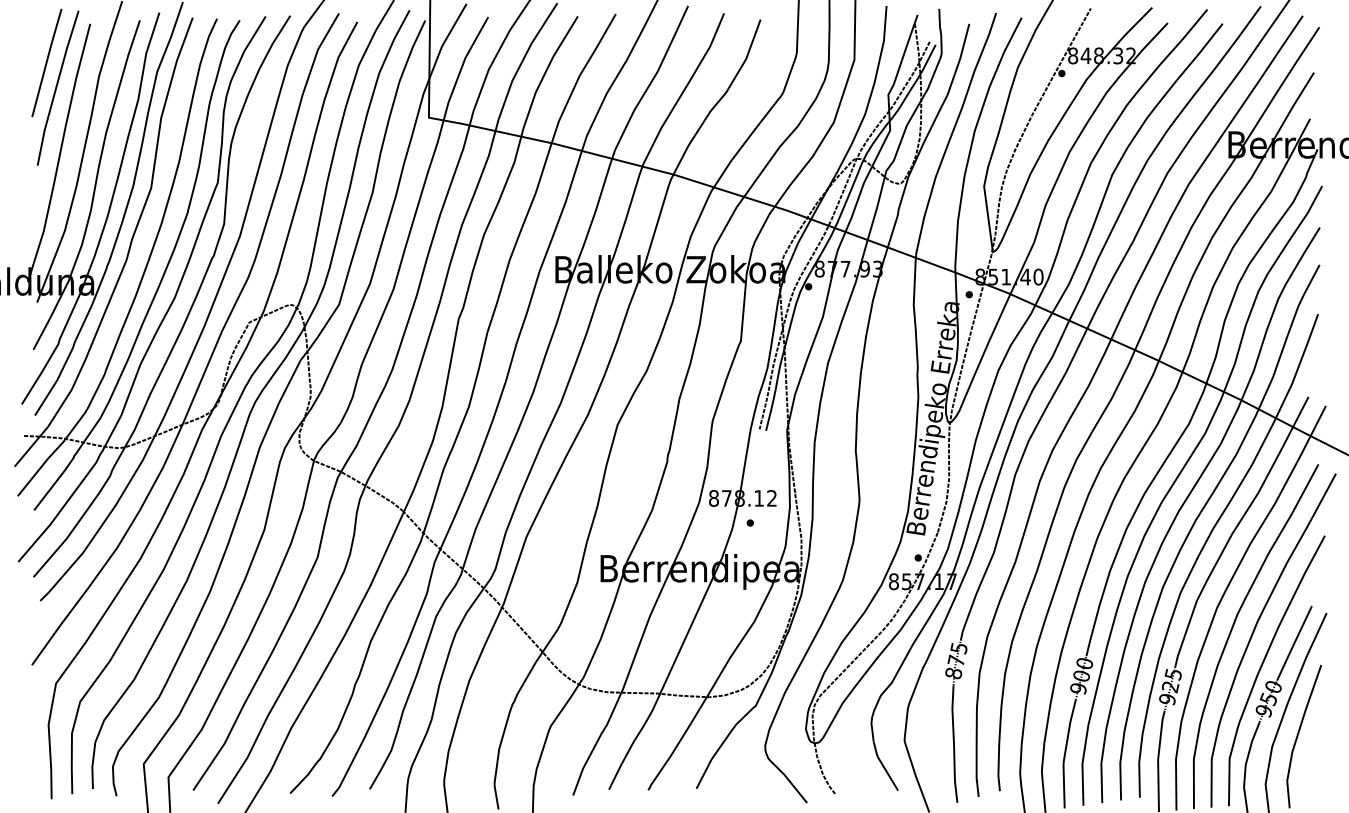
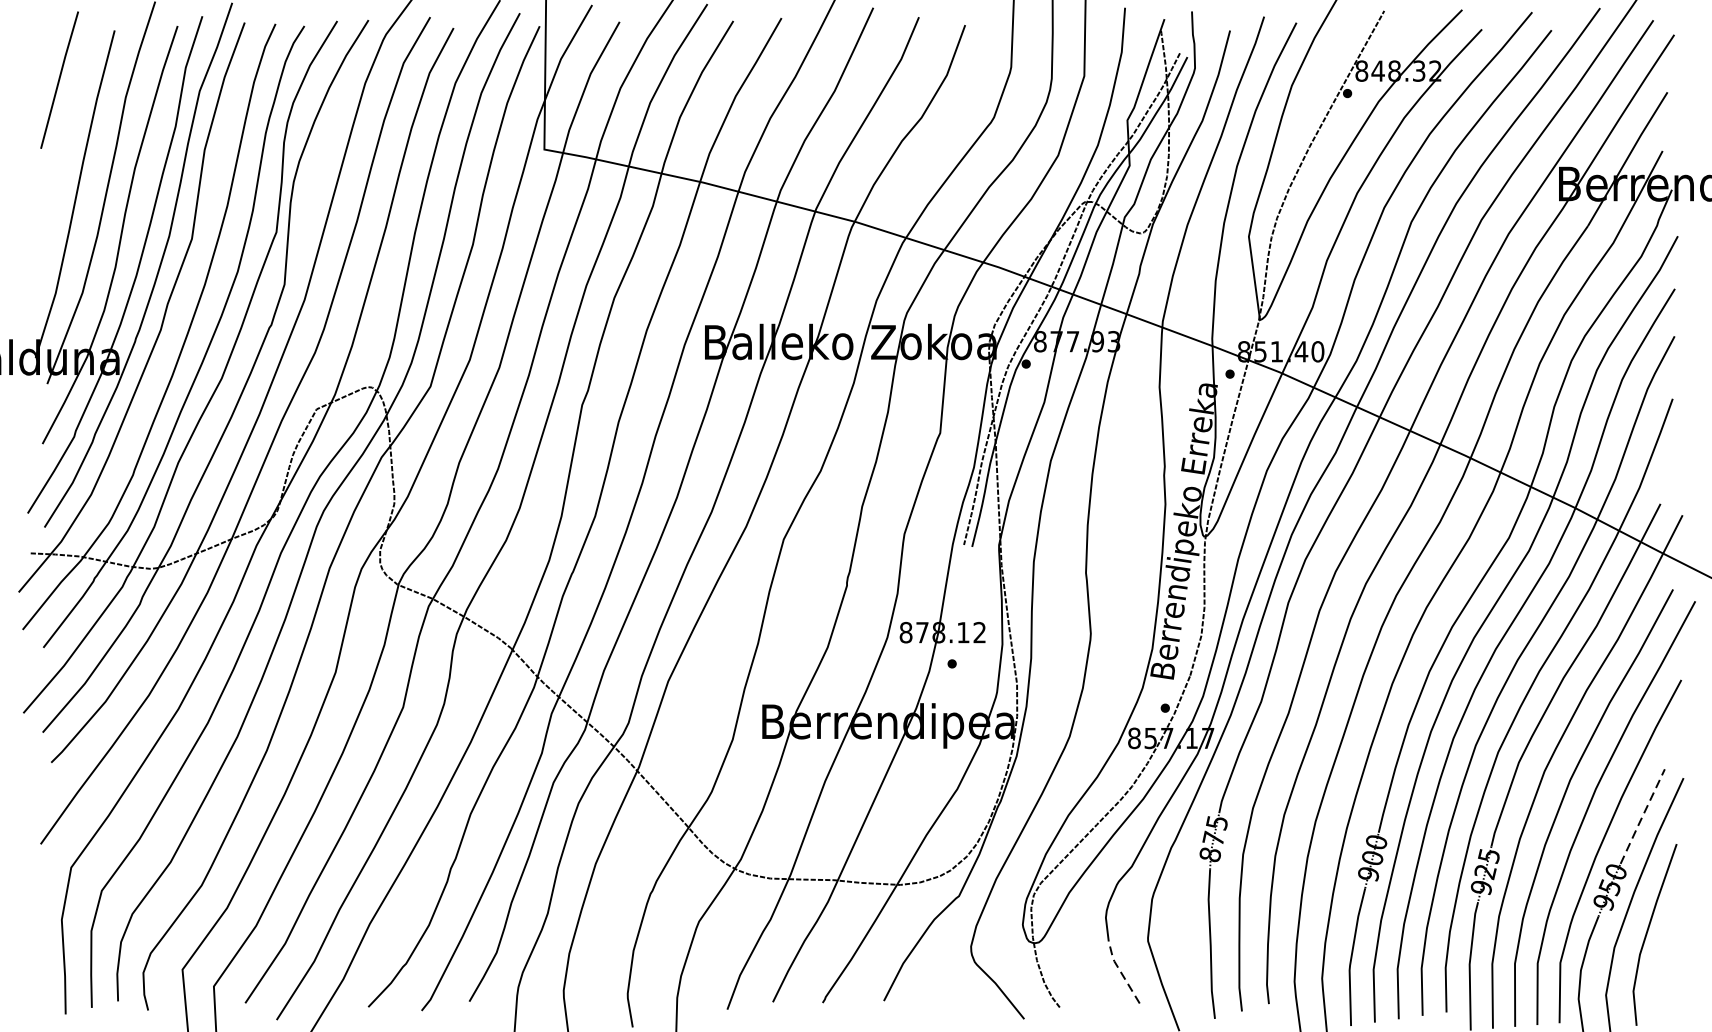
line: (57, 87) -> (73, 111), removed
line: (1294, 643) -> (1642, 816), solid -> dashed
line: (882, 765) -> (1119, 971), solid -> dashed

